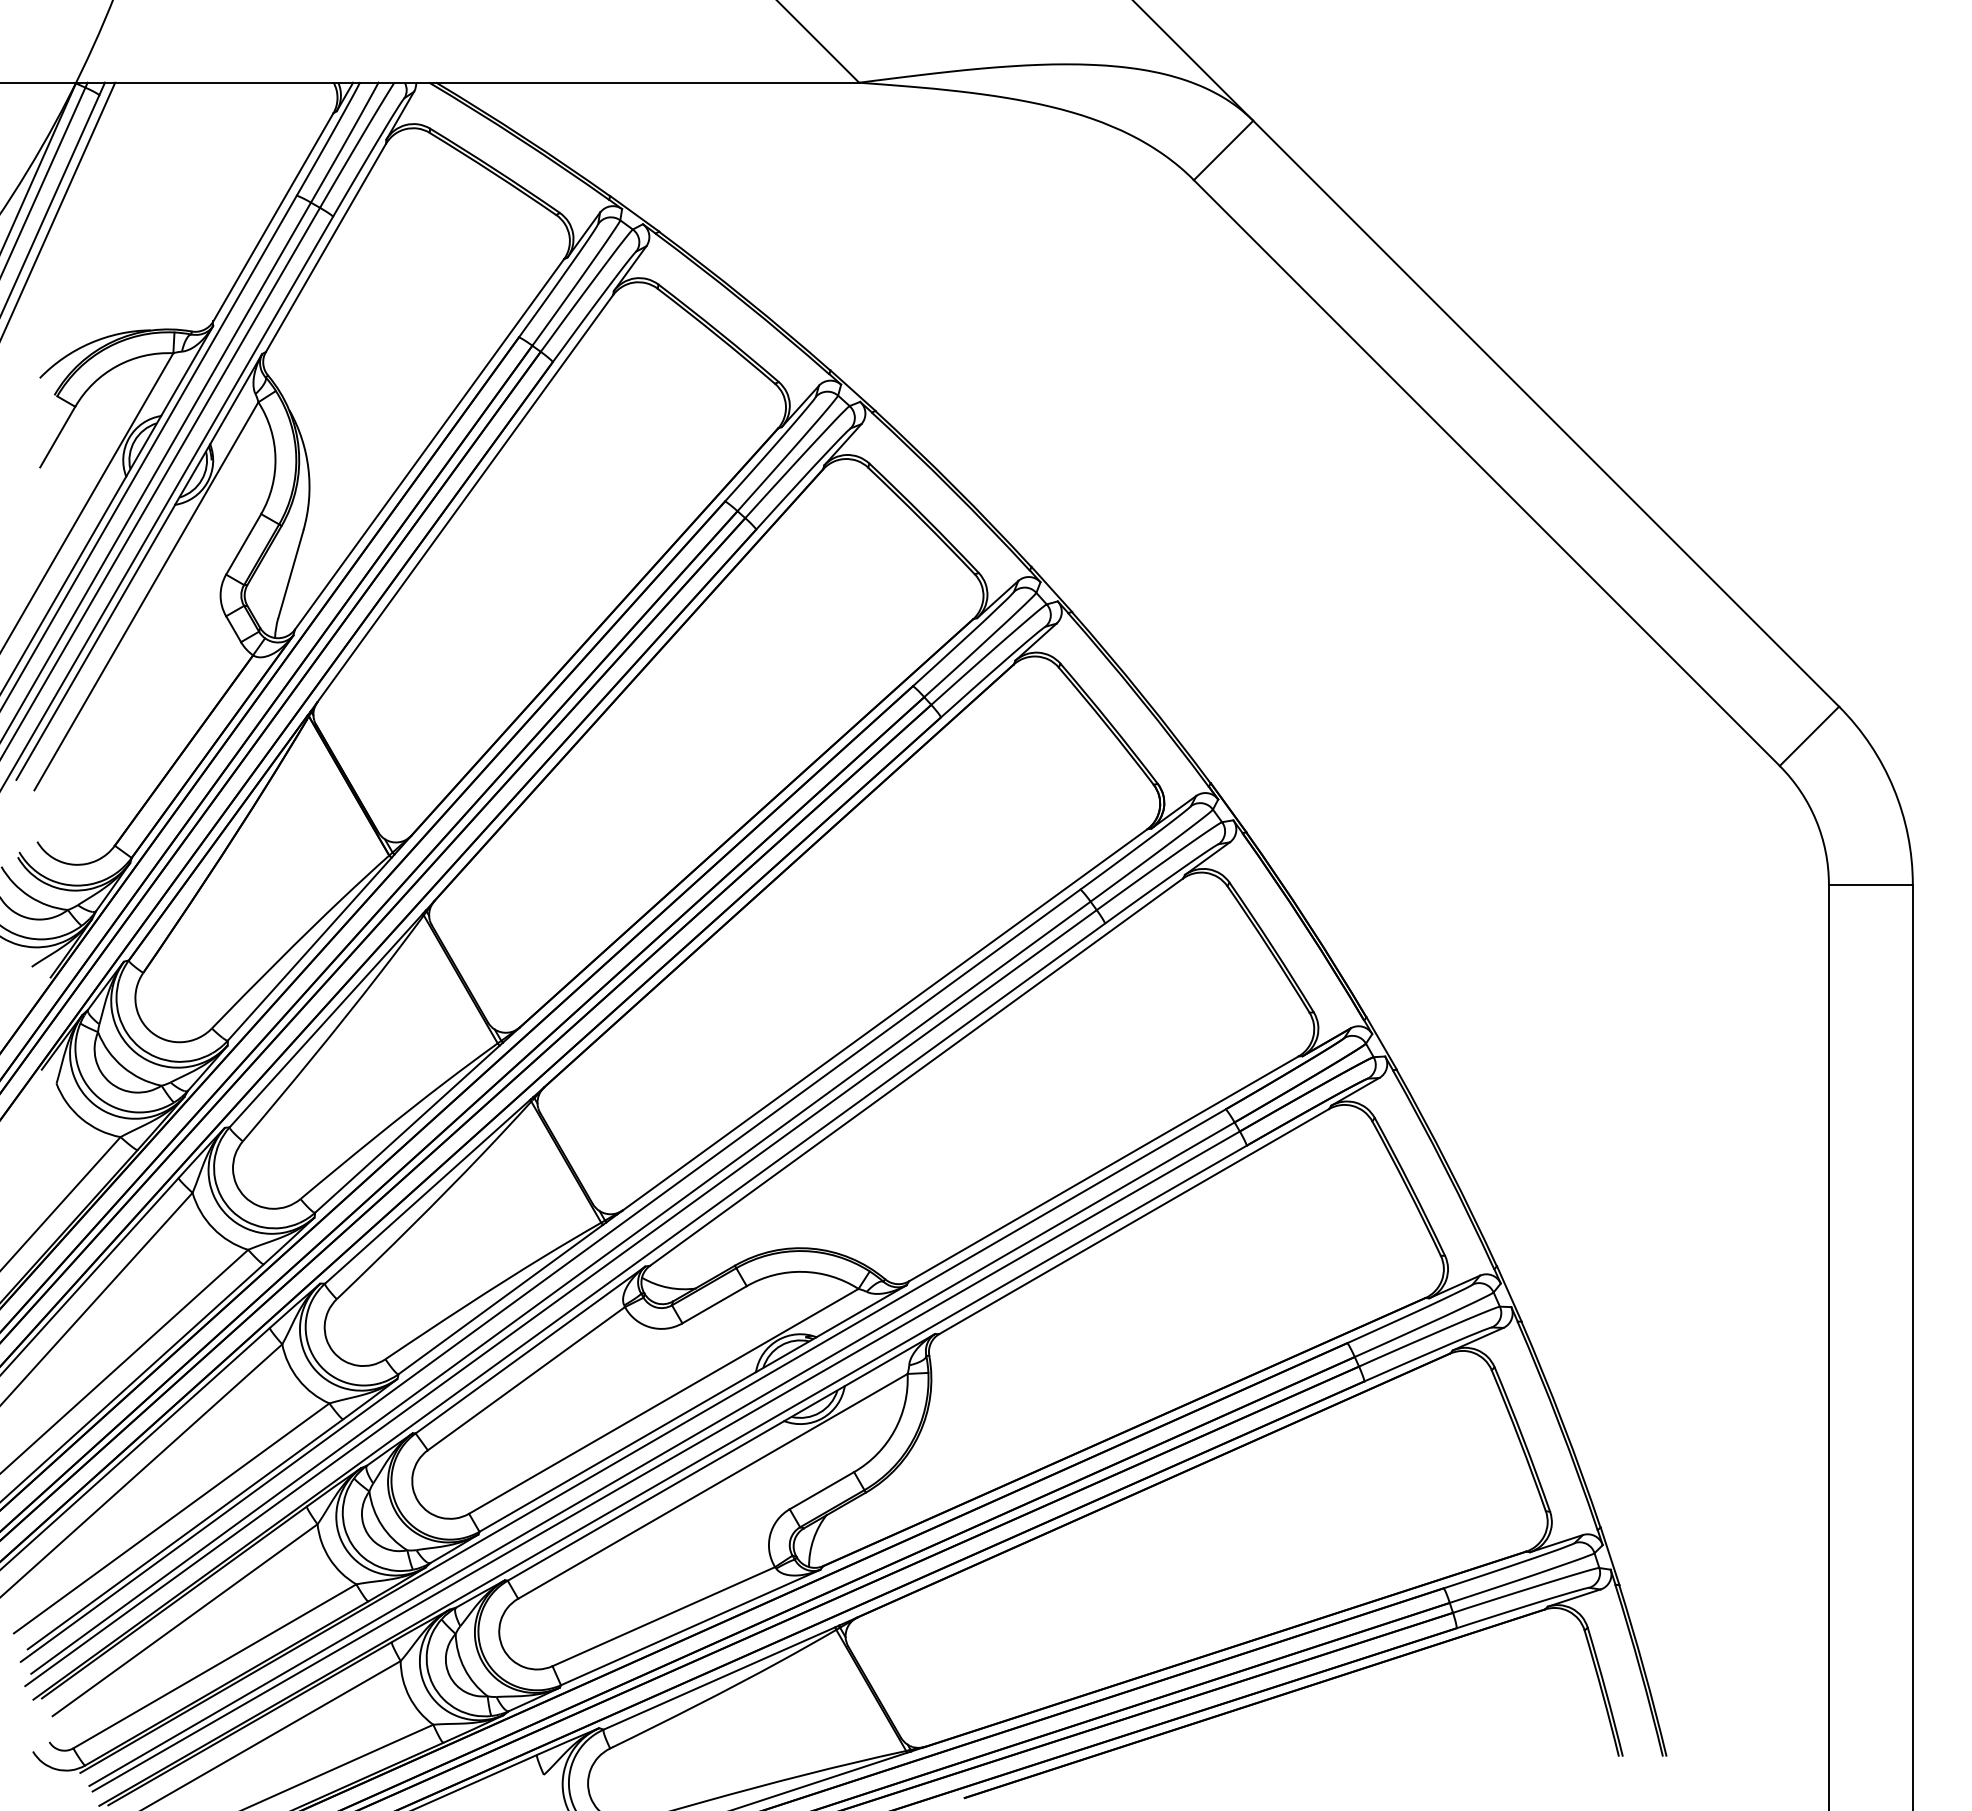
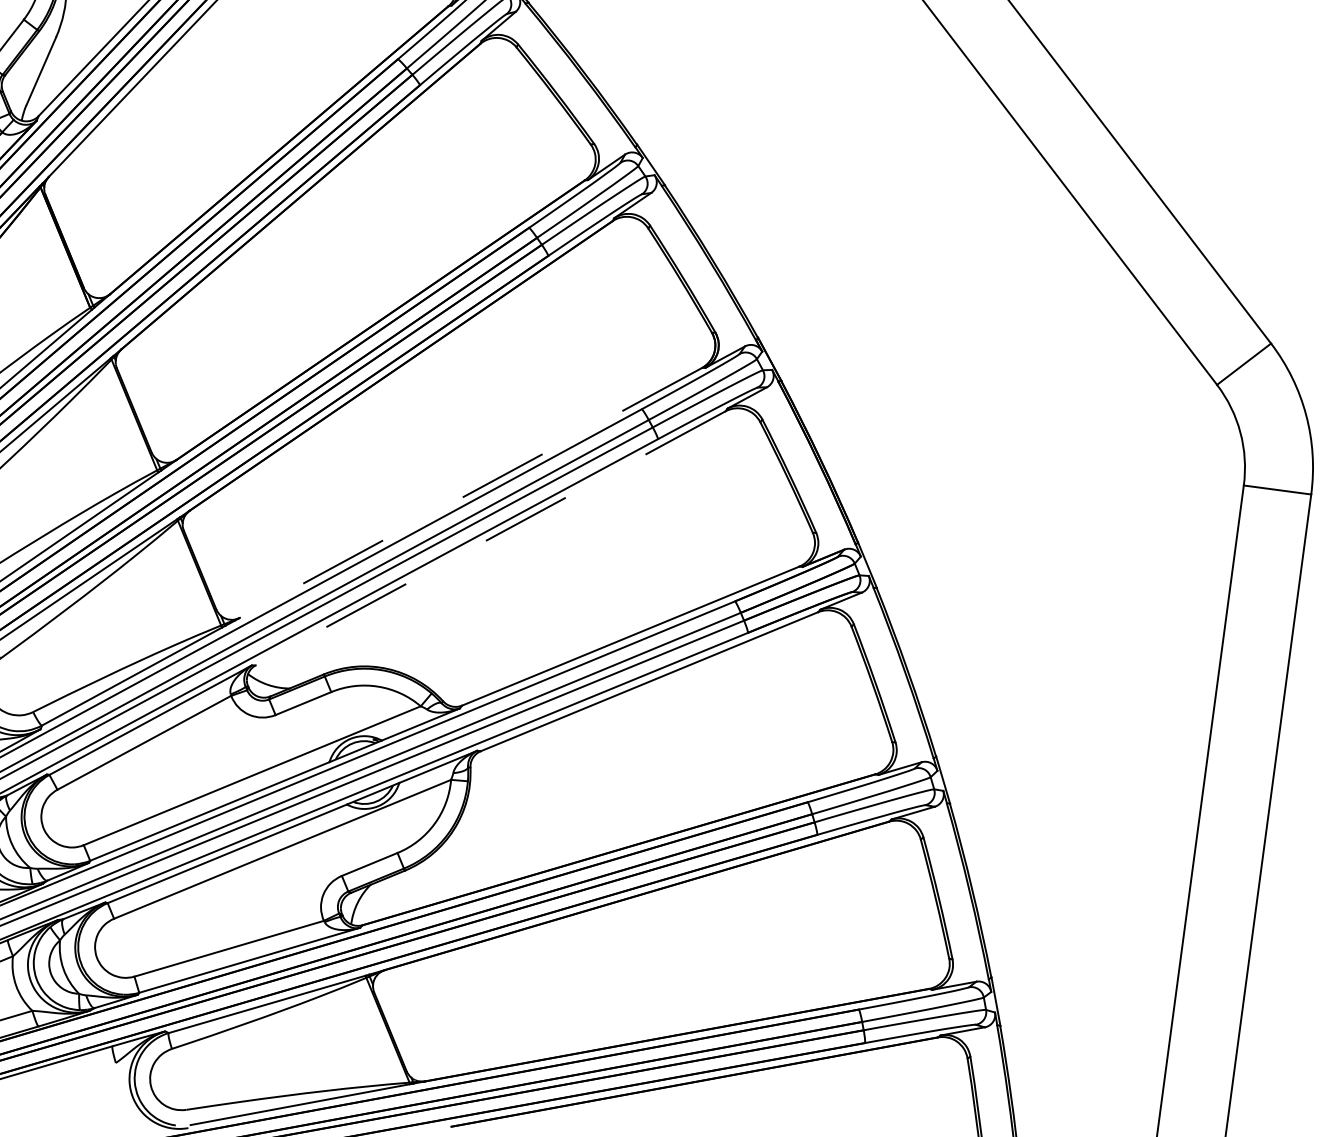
line: (884, 1020) -> (470, 493), solid -> dashed
line: (916, 1072) -> (490, 538), solid -> dashed

